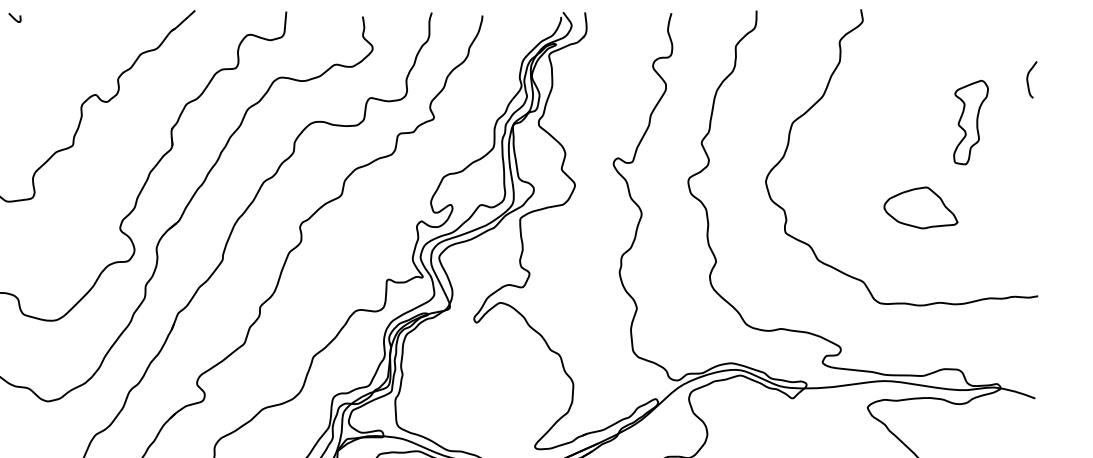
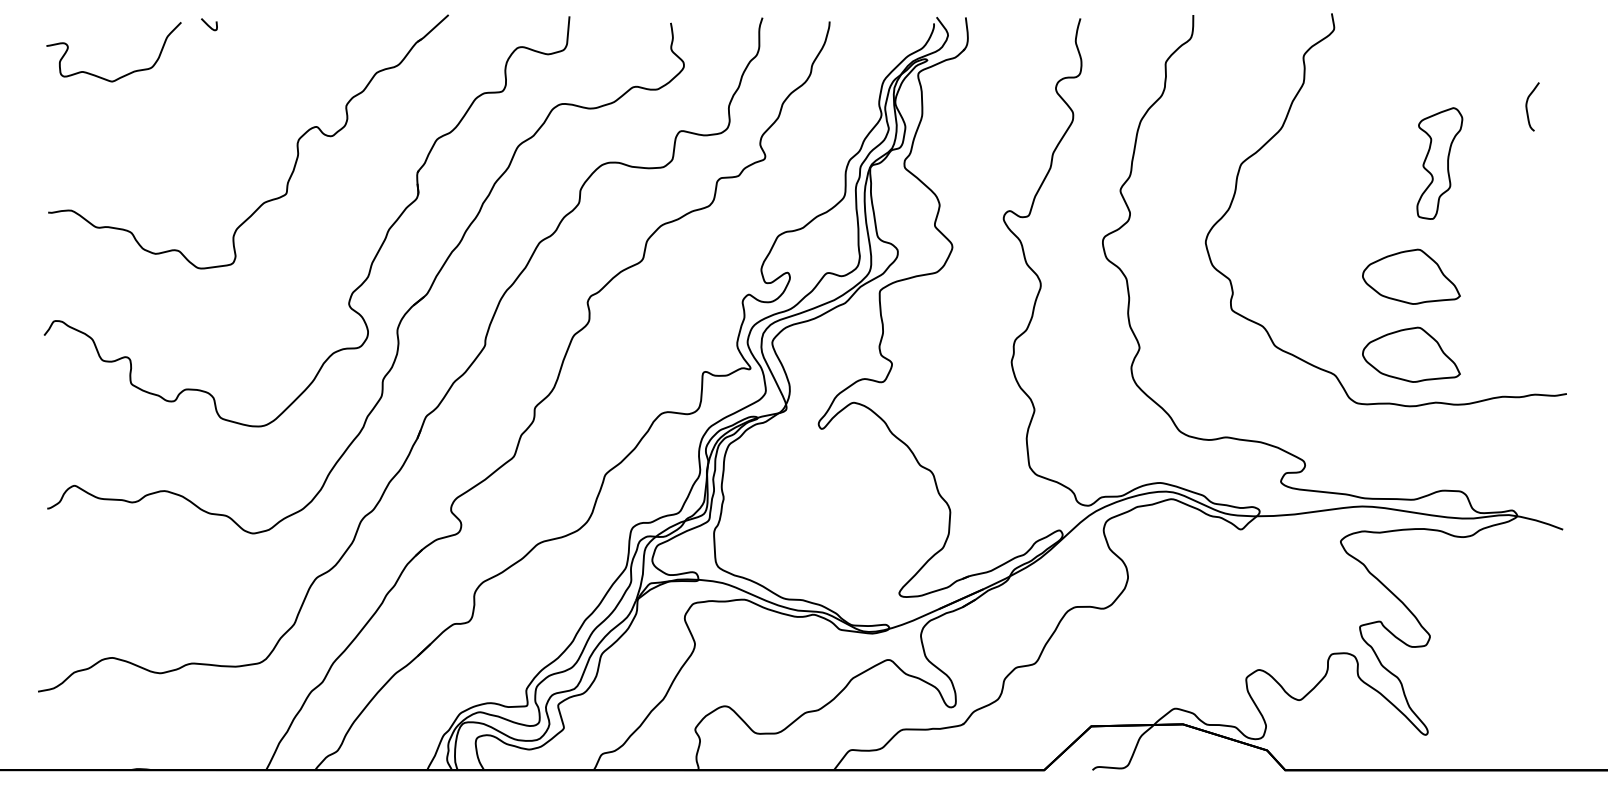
curve: (1028, 79) -> (1527, 106), moved
part: (970, 122) -> (1439, 163), moved
part: (921, 266) -> (1411, 354), added

